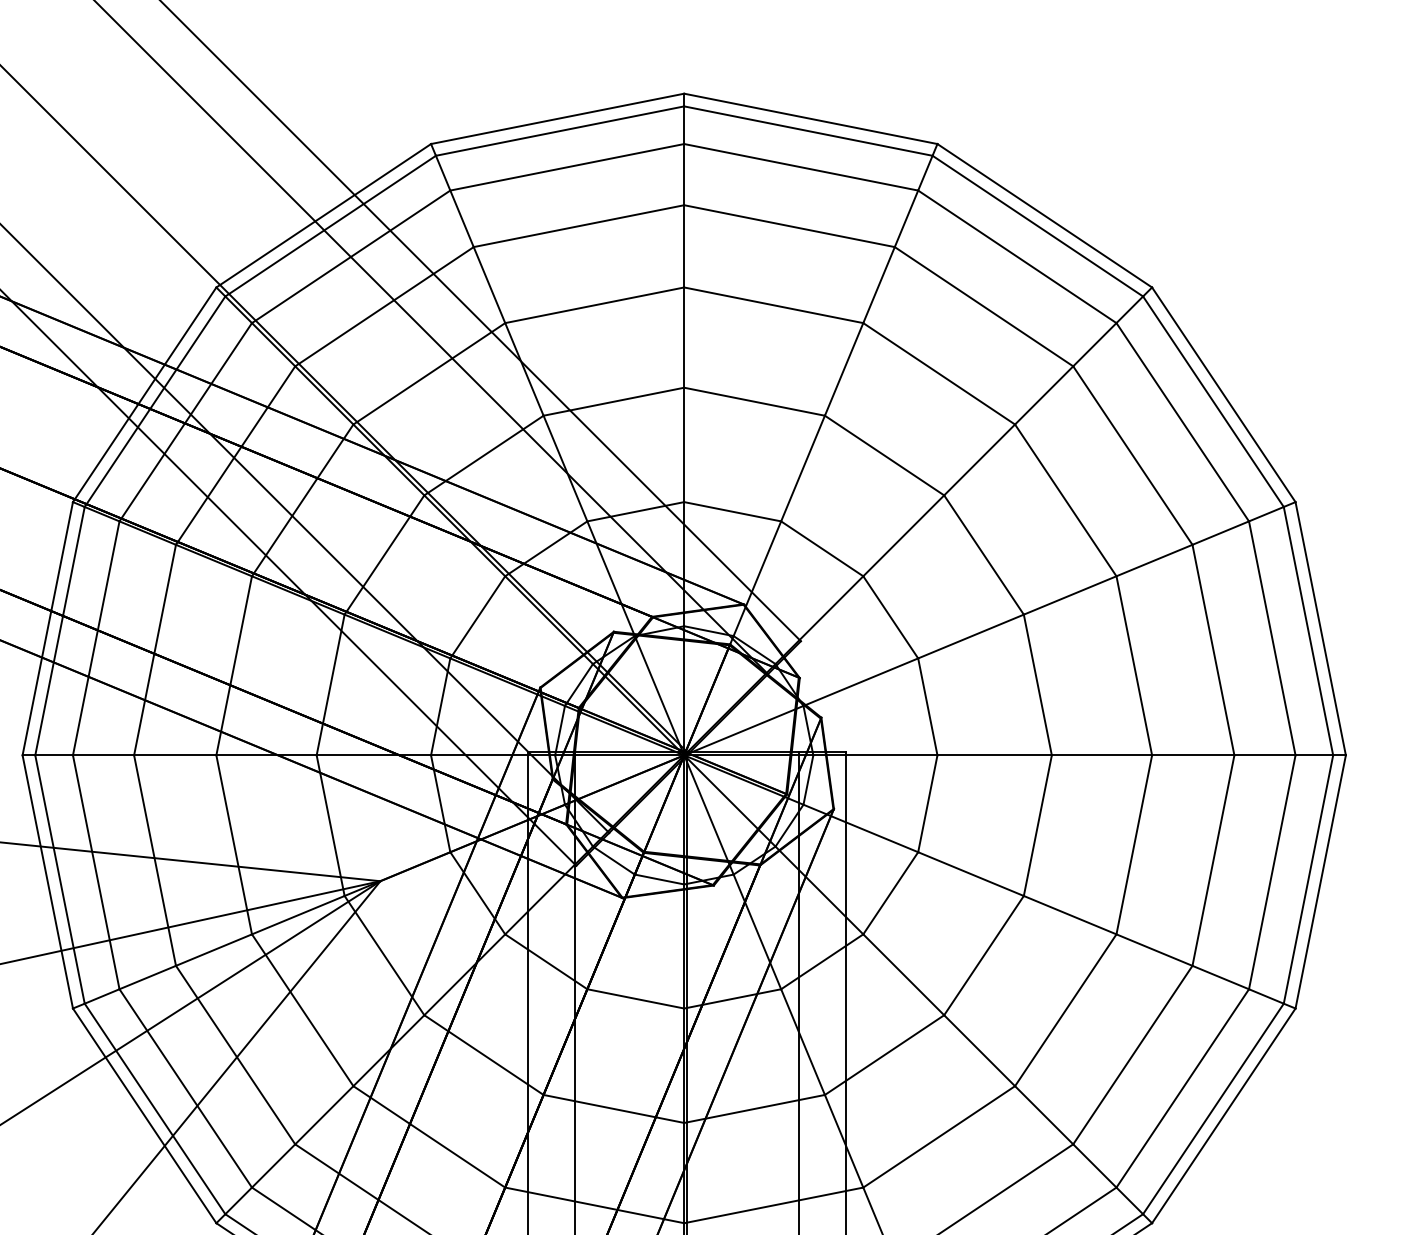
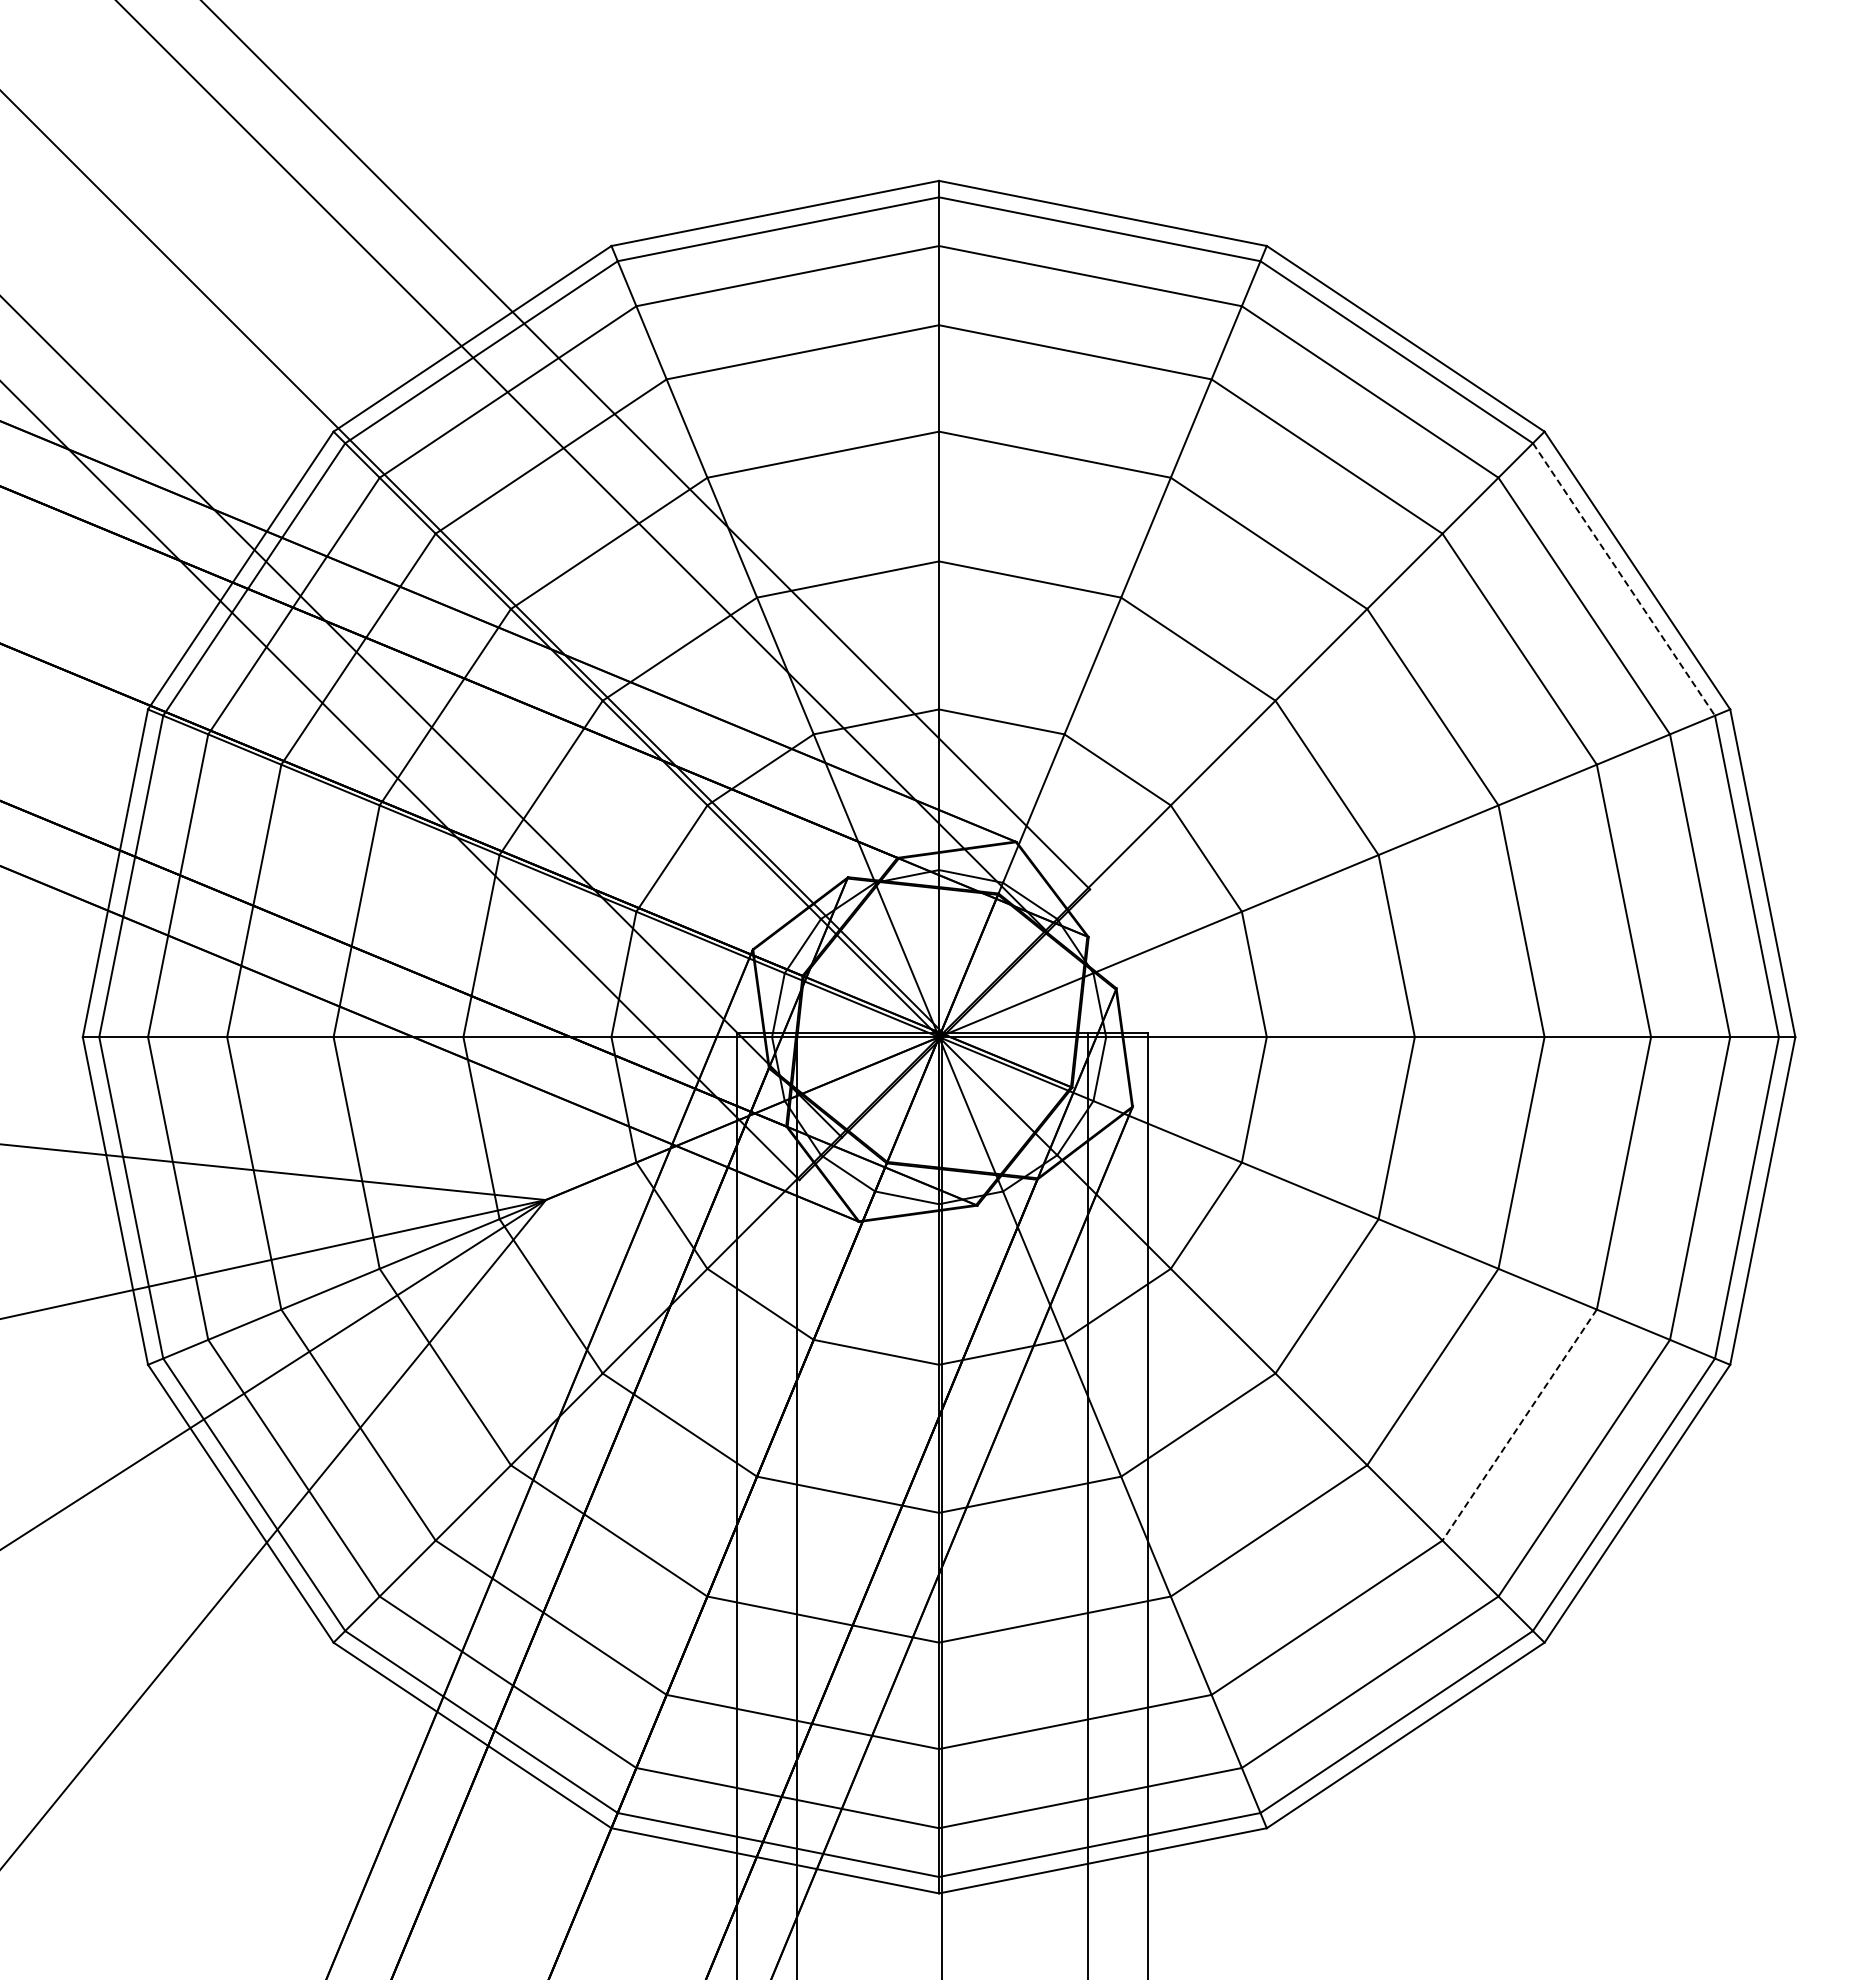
line: (1213, 401) -> (1623, 579), solid -> dashed
line: (1132, 1055) -> (1519, 1425), solid -> dashed

